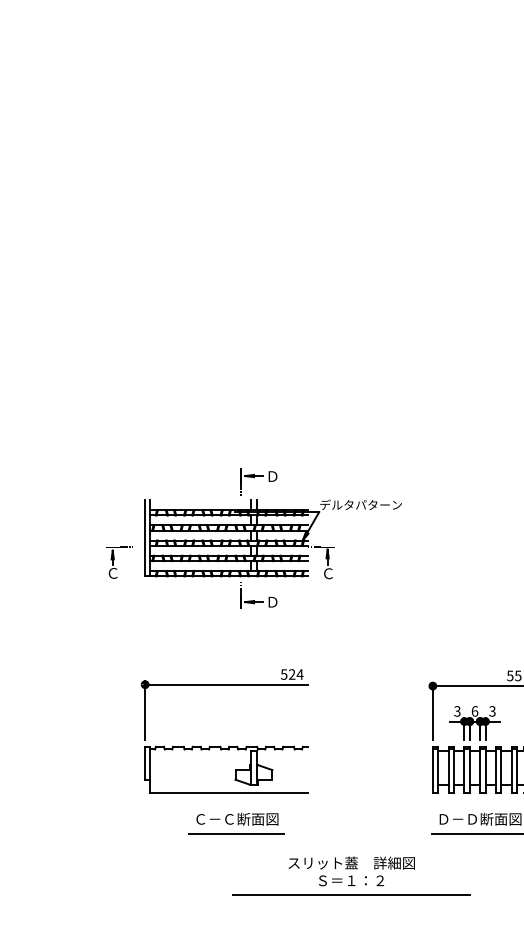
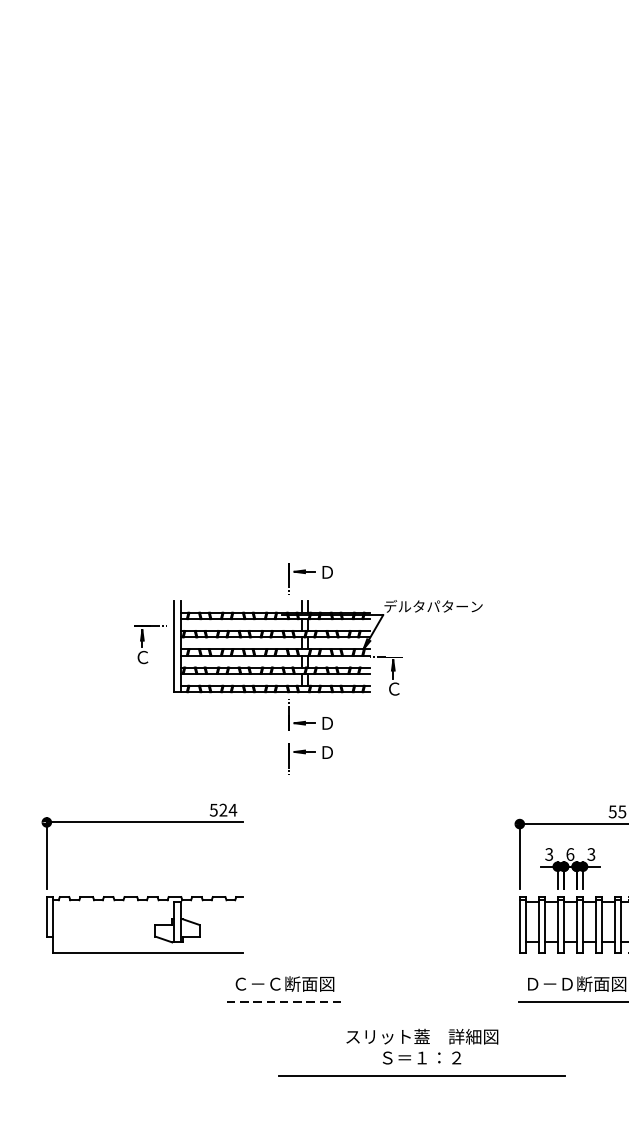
part: (119, 562) -> (150, 644), moved
part: (258, 631) -> (310, 758), added
part: (220, 745) -> (137, 895), moved
line: (236, 834) -> (283, 1002), solid -> dashed

